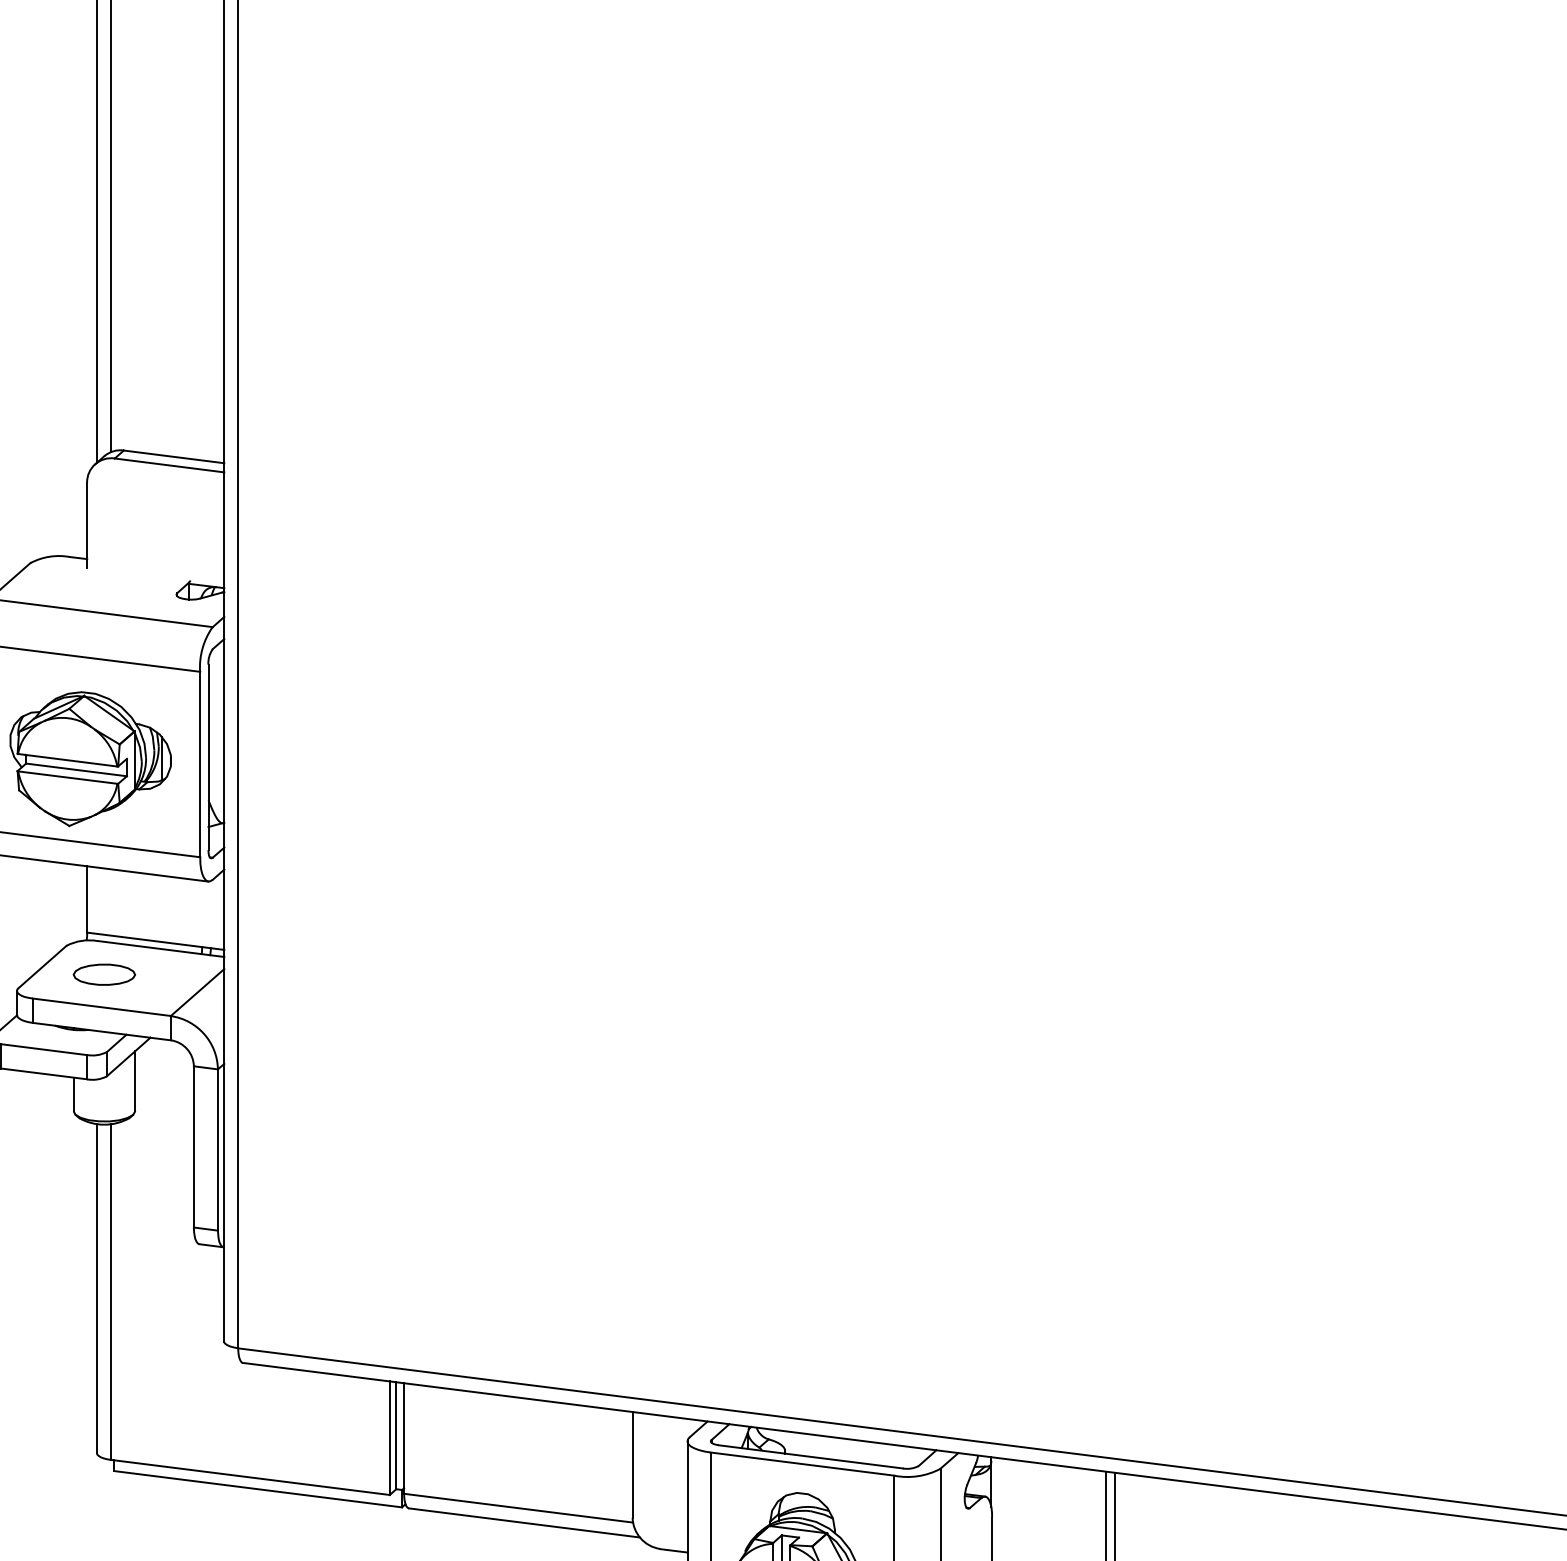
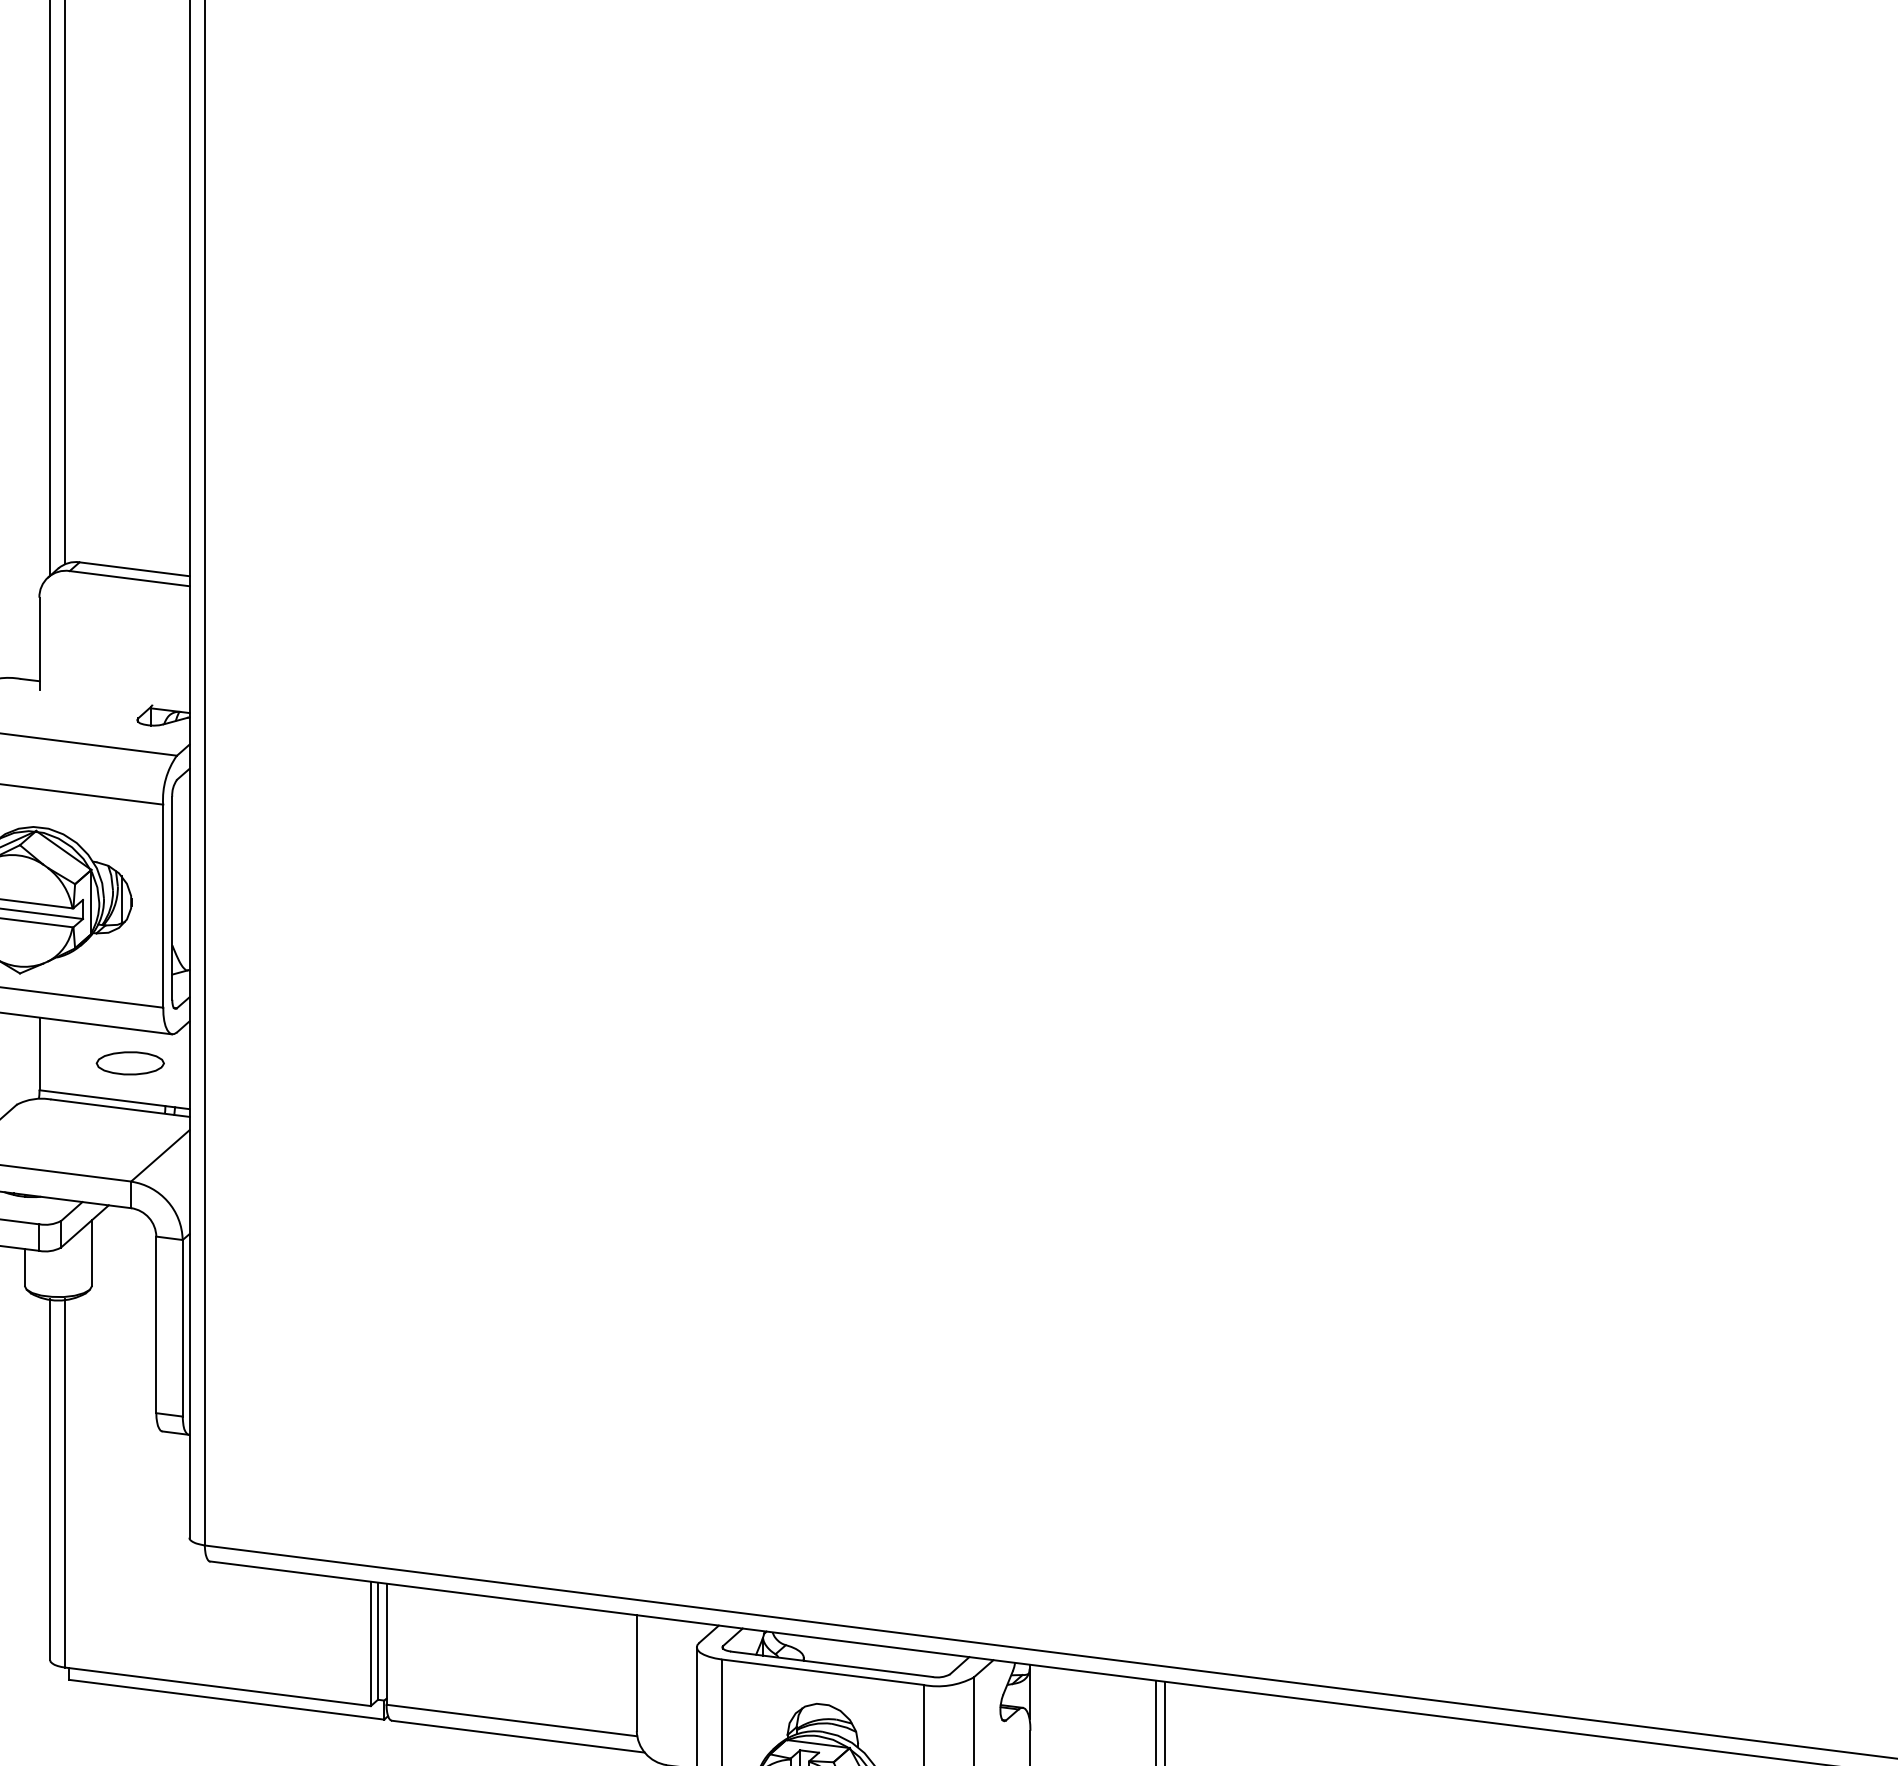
part: (103, 974) -> (129, 1063), moved

